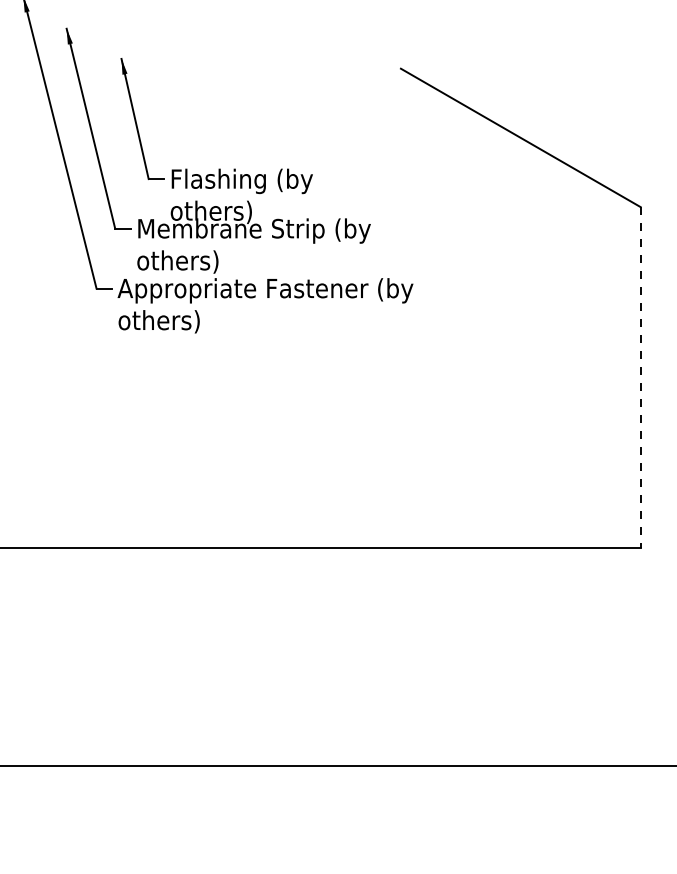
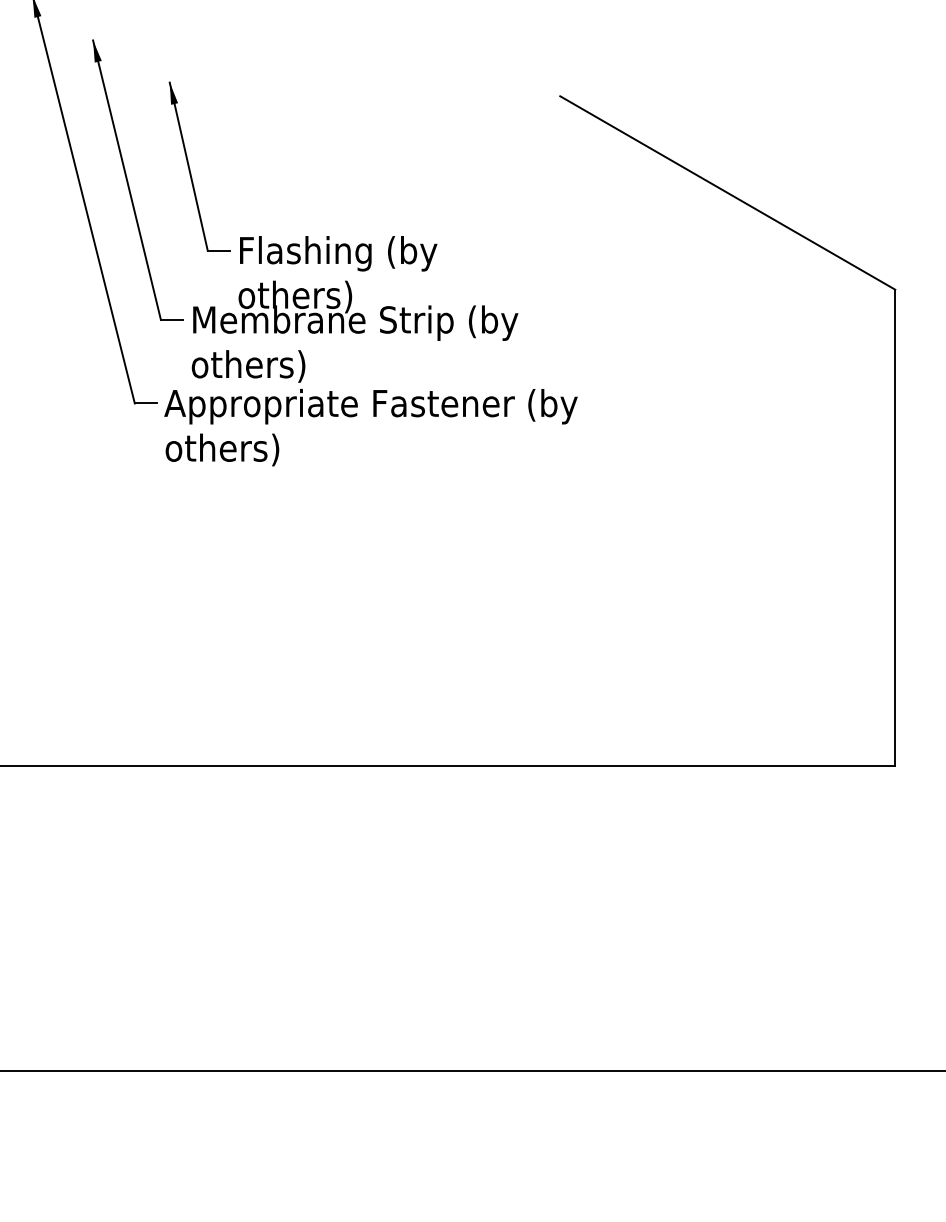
line: (640, 377) -> (895, 527), dashed -> solid

